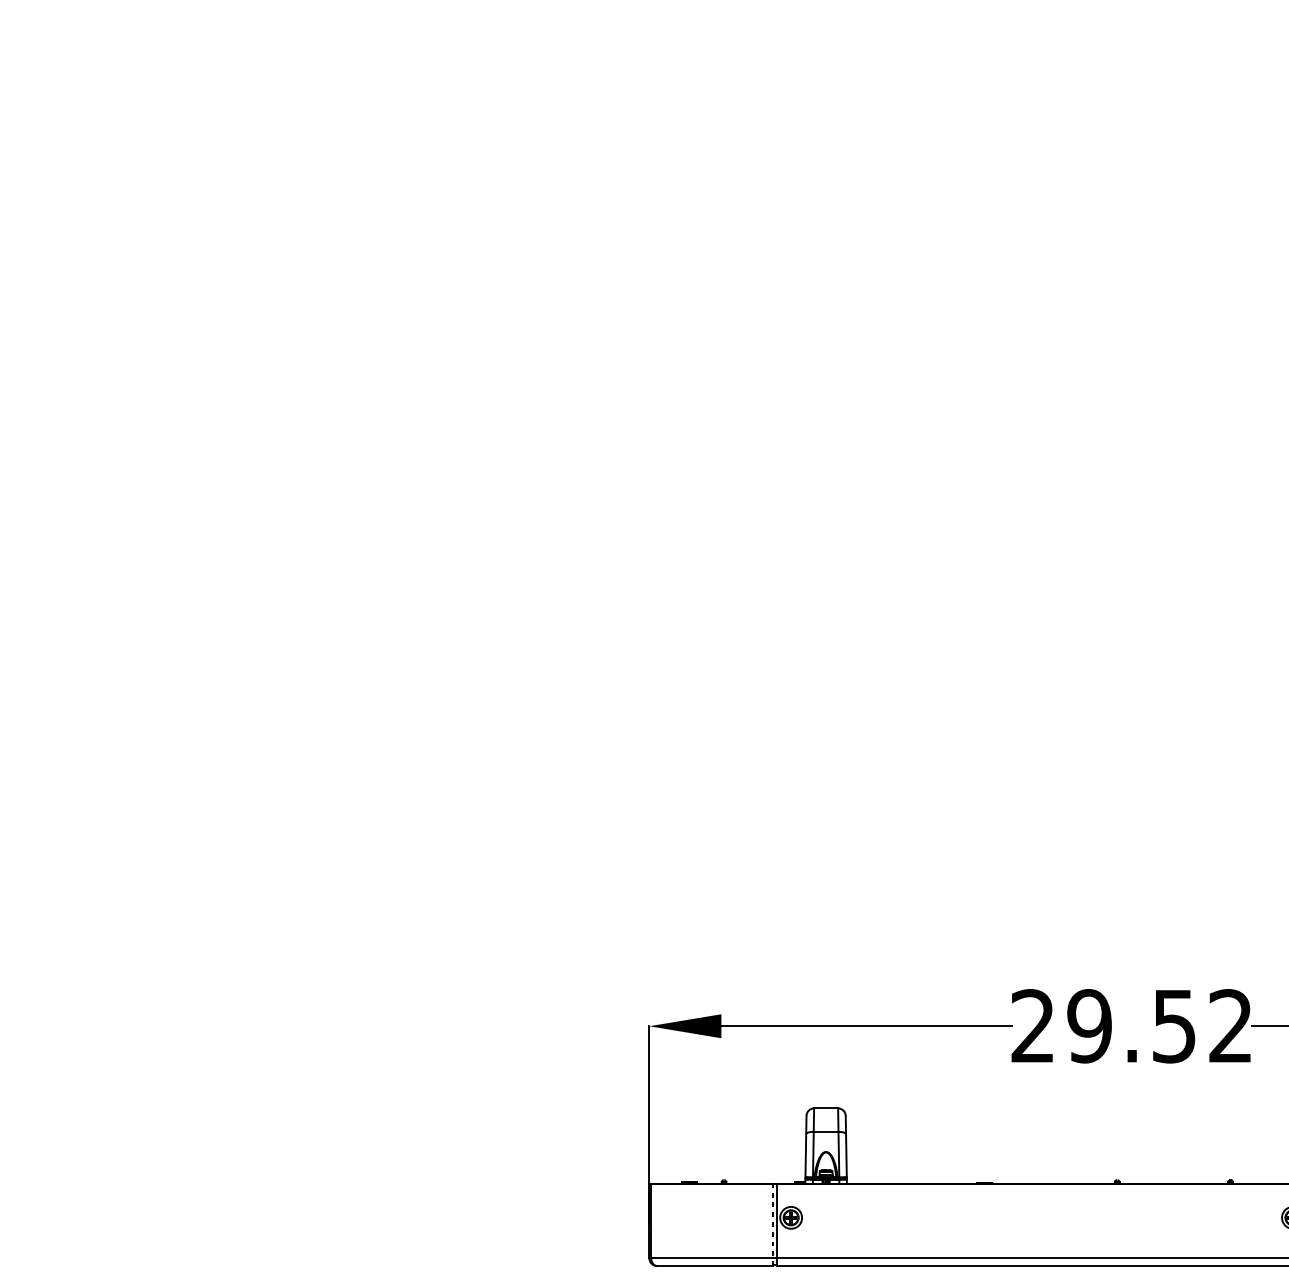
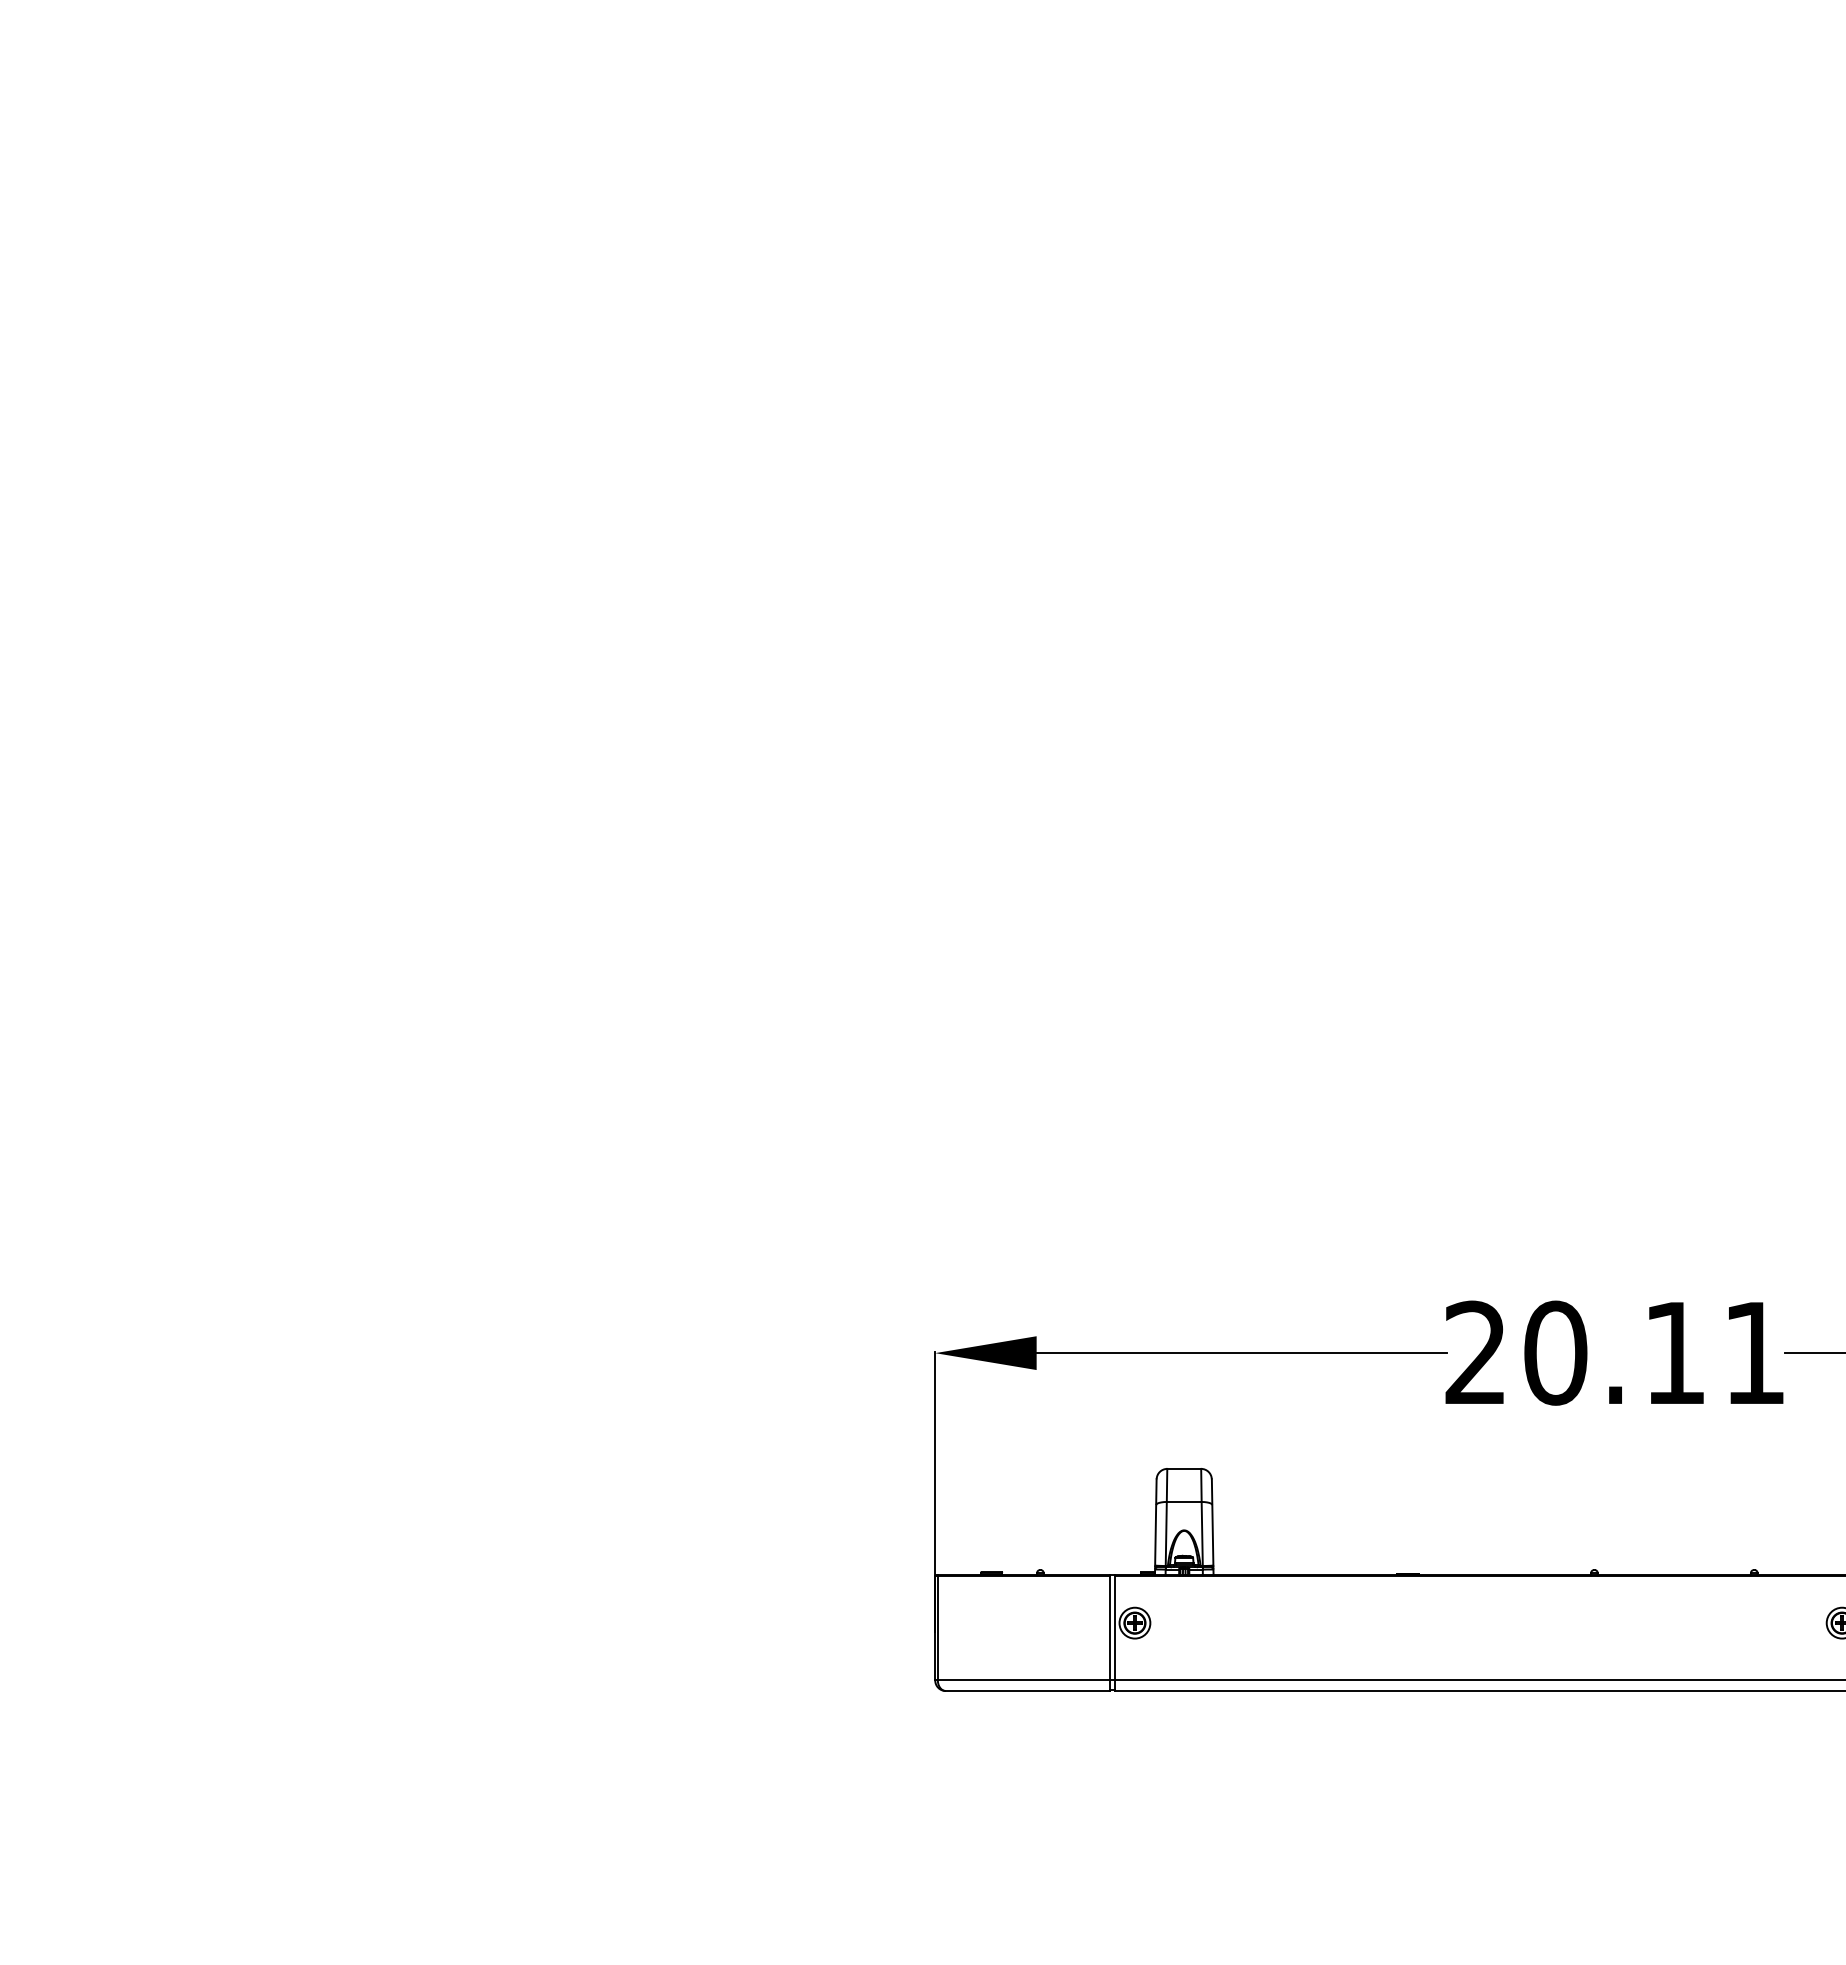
text: (1159, 1025) -> (1653, 1352), 29.52 -> 20.11
line: (773, 1225) -> (1109, 1633), dashed -> solid

